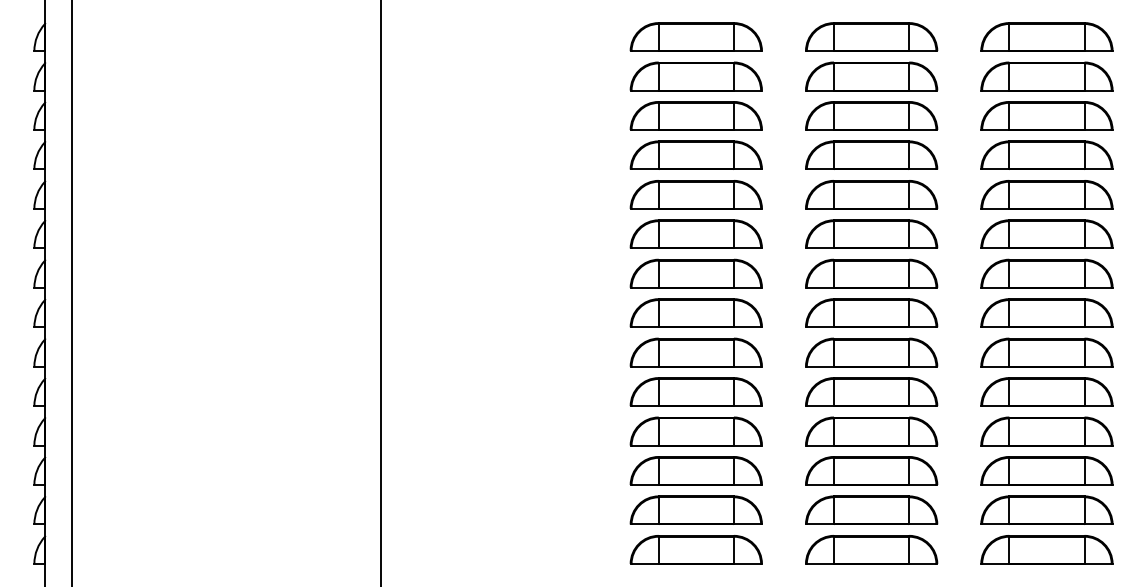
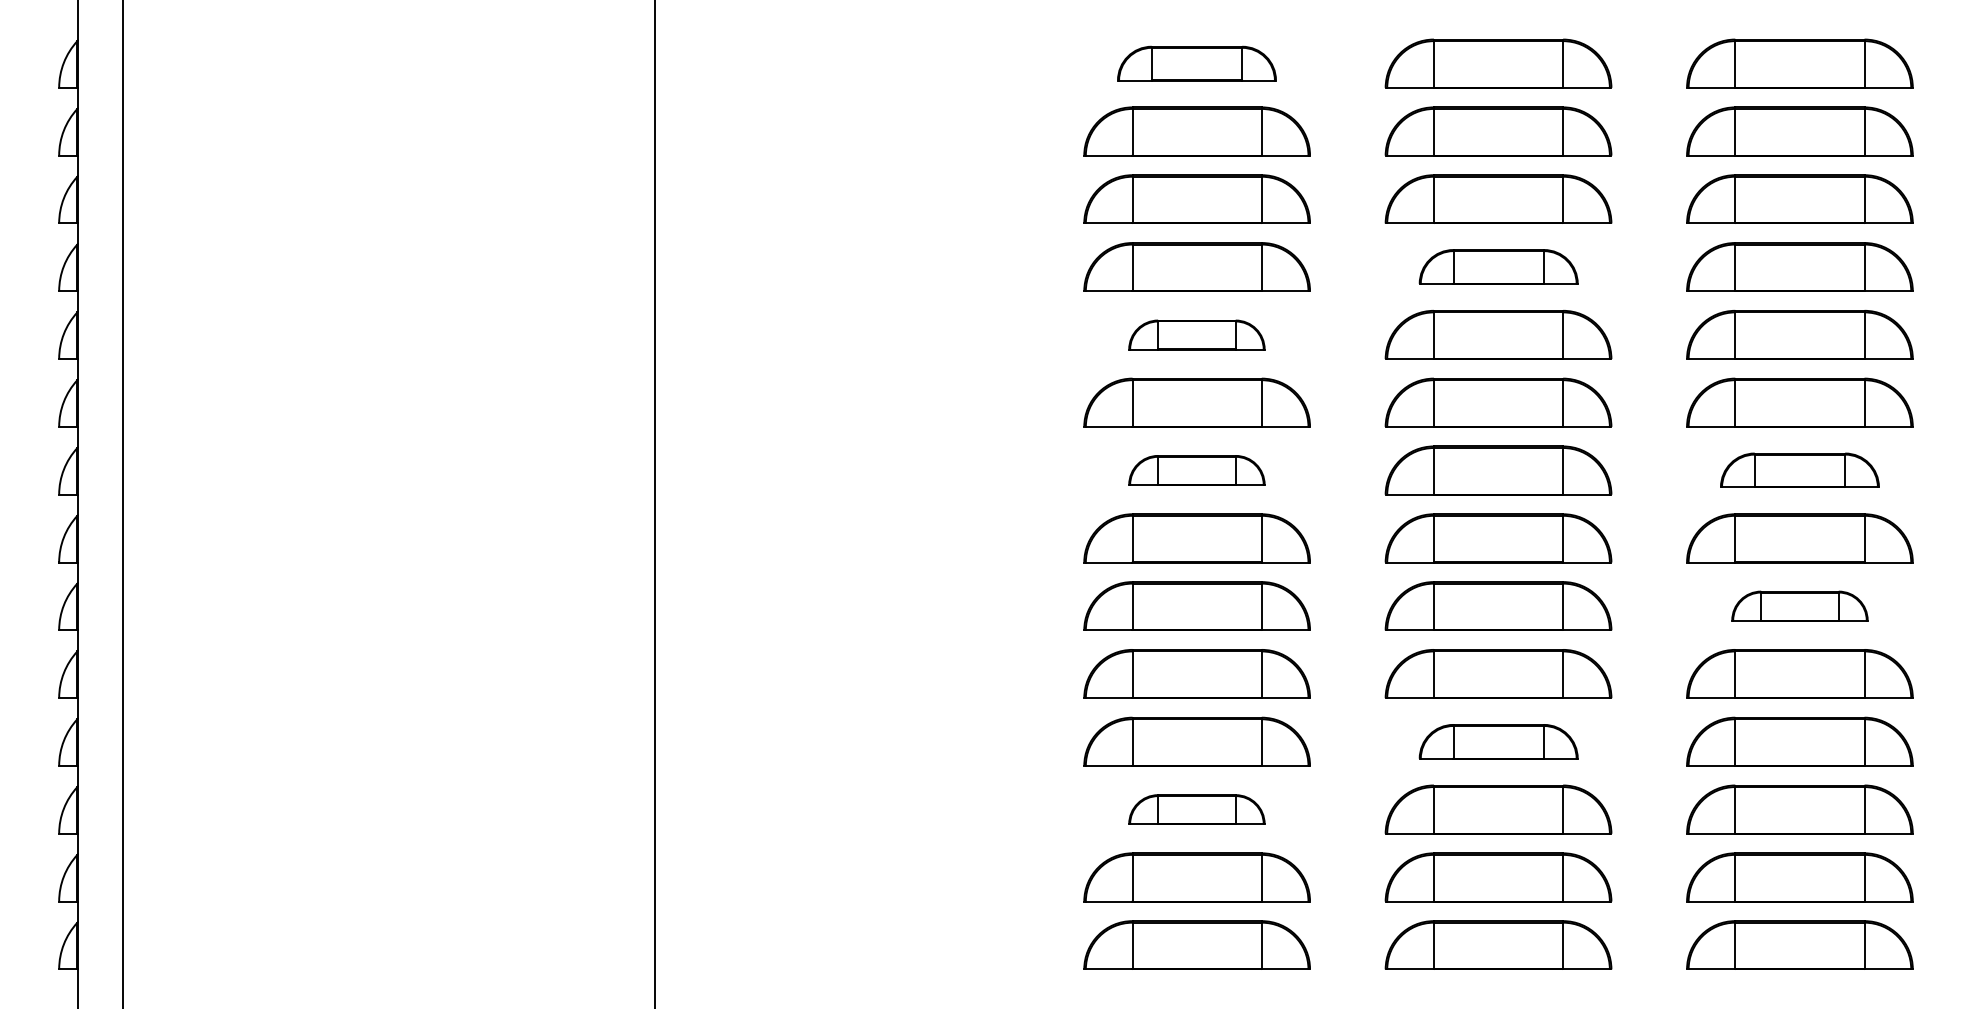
part: (695, 36) -> (1195, 62), size x0.7
part: (871, 154) -> (1498, 265), size x0.7
part: (695, 194) -> (1195, 334), size x0.6
part: (695, 273) -> (1195, 470), size x0.6
part: (1046, 273) -> (1799, 470), size x0.7
part: (1046, 352) -> (1799, 605), size x0.6
part: (871, 431) -> (1498, 741), size x0.7
part: (695, 470) -> (1195, 808), size x0.6

